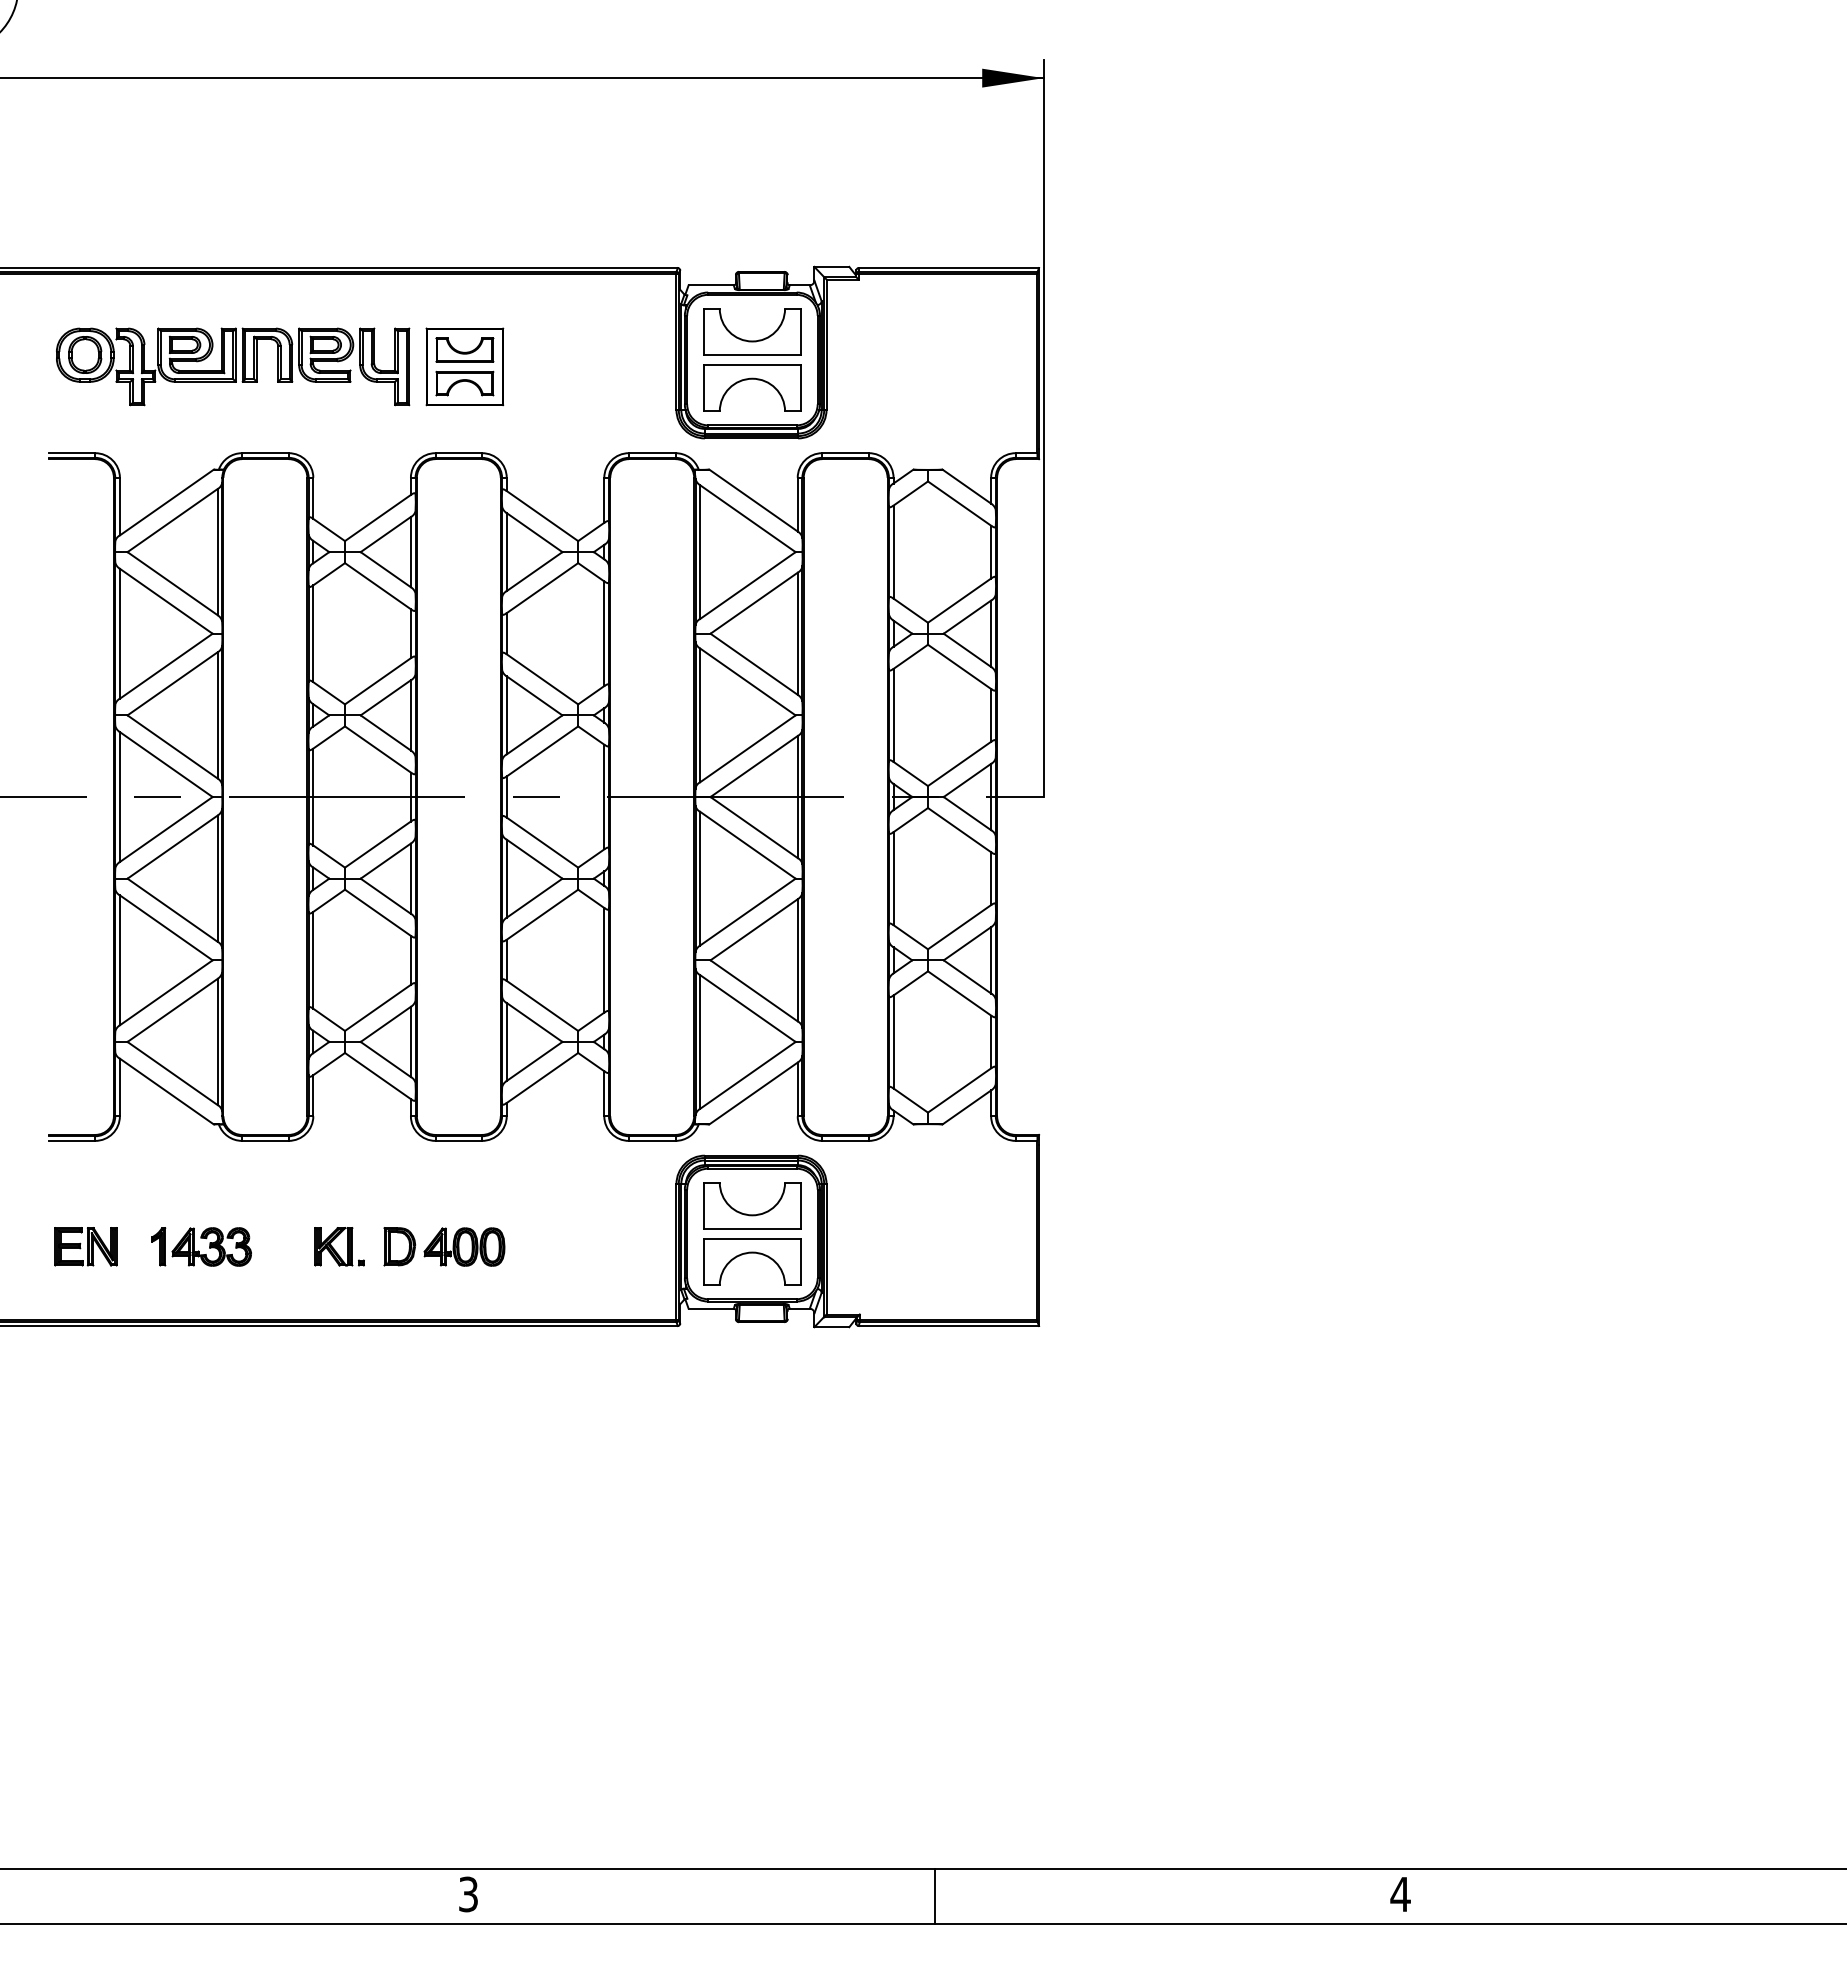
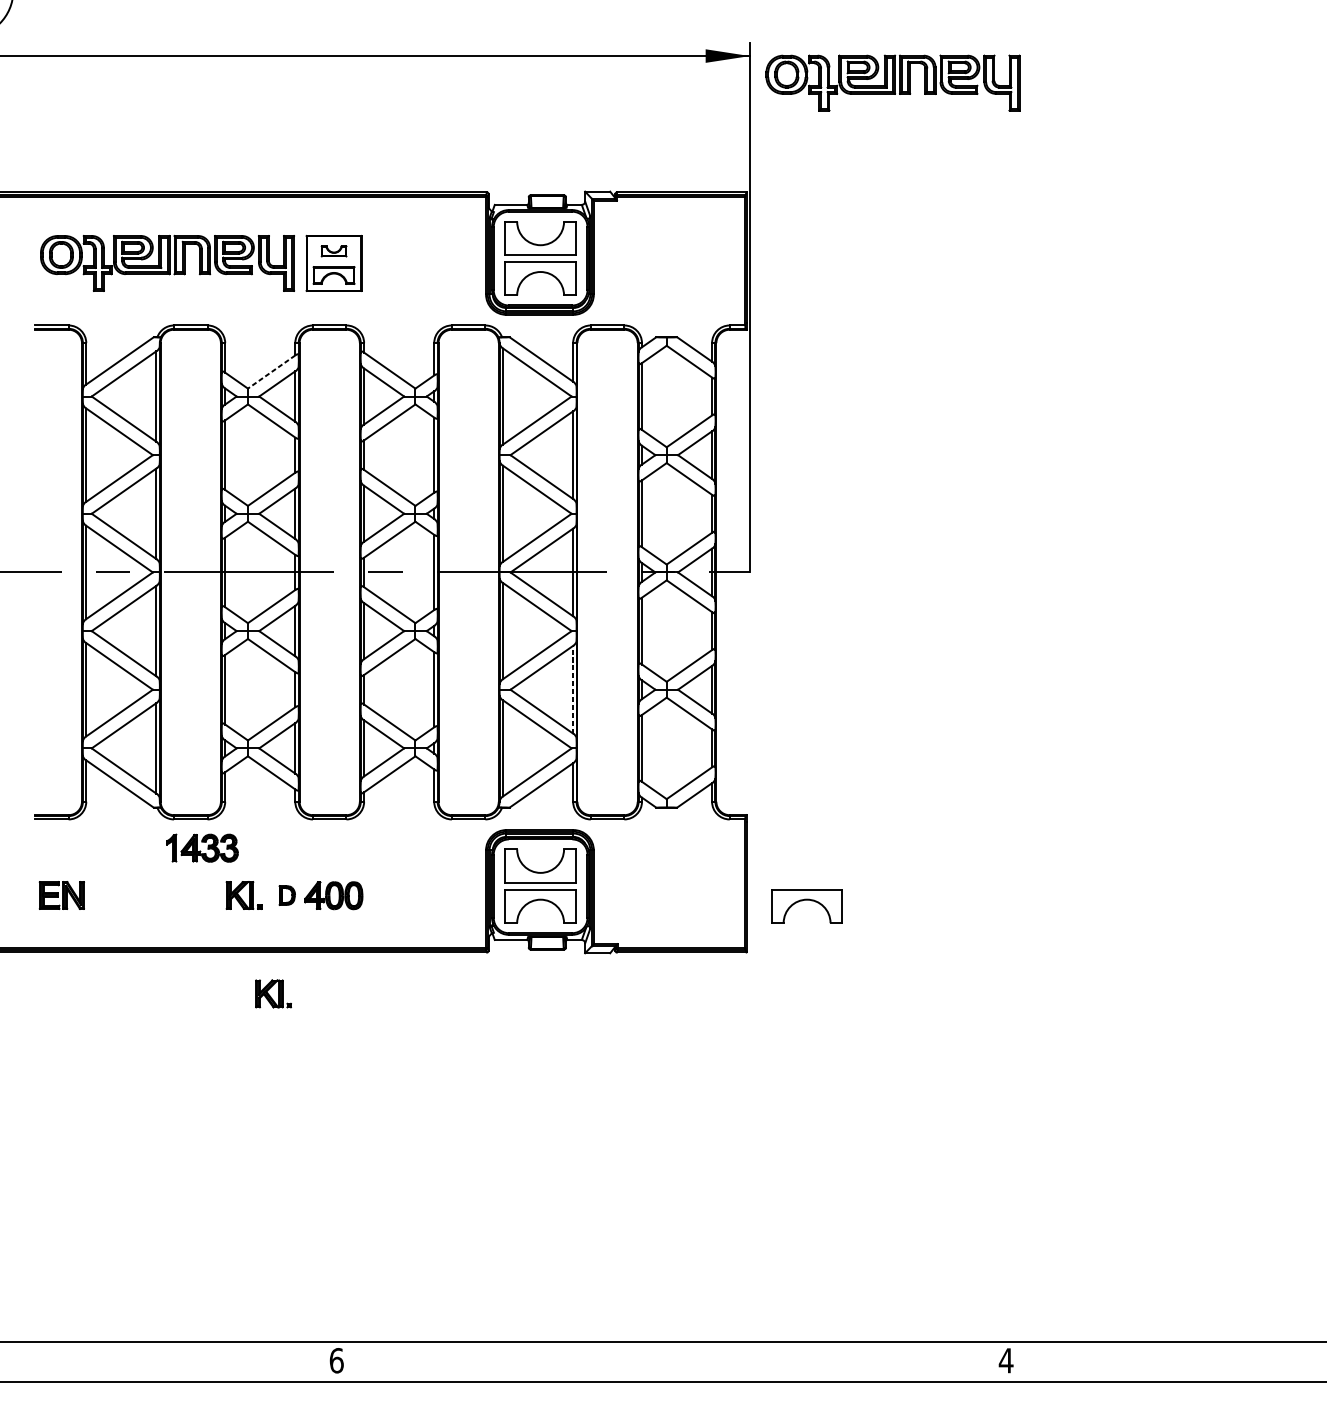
part: (1243, 115) -> (893, 82), added
part: (464, 349) -> (333, 250), size x0.6
line: (377, 518) -> (271, 372), solid -> dashed
line: (797, 959) -> (572, 689), solid -> dashed
part: (201, 1246) -> (202, 847), moved
part: (399, 1246) -> (287, 895), size x0.7
part: (1123, 1253) -> (807, 900), added
part: (380, 1383) -> (273, 993), added
text: (468, 1894) -> (336, 1360), 3 -> 6
line: (935, 1896) -> (672, 1362), removed

